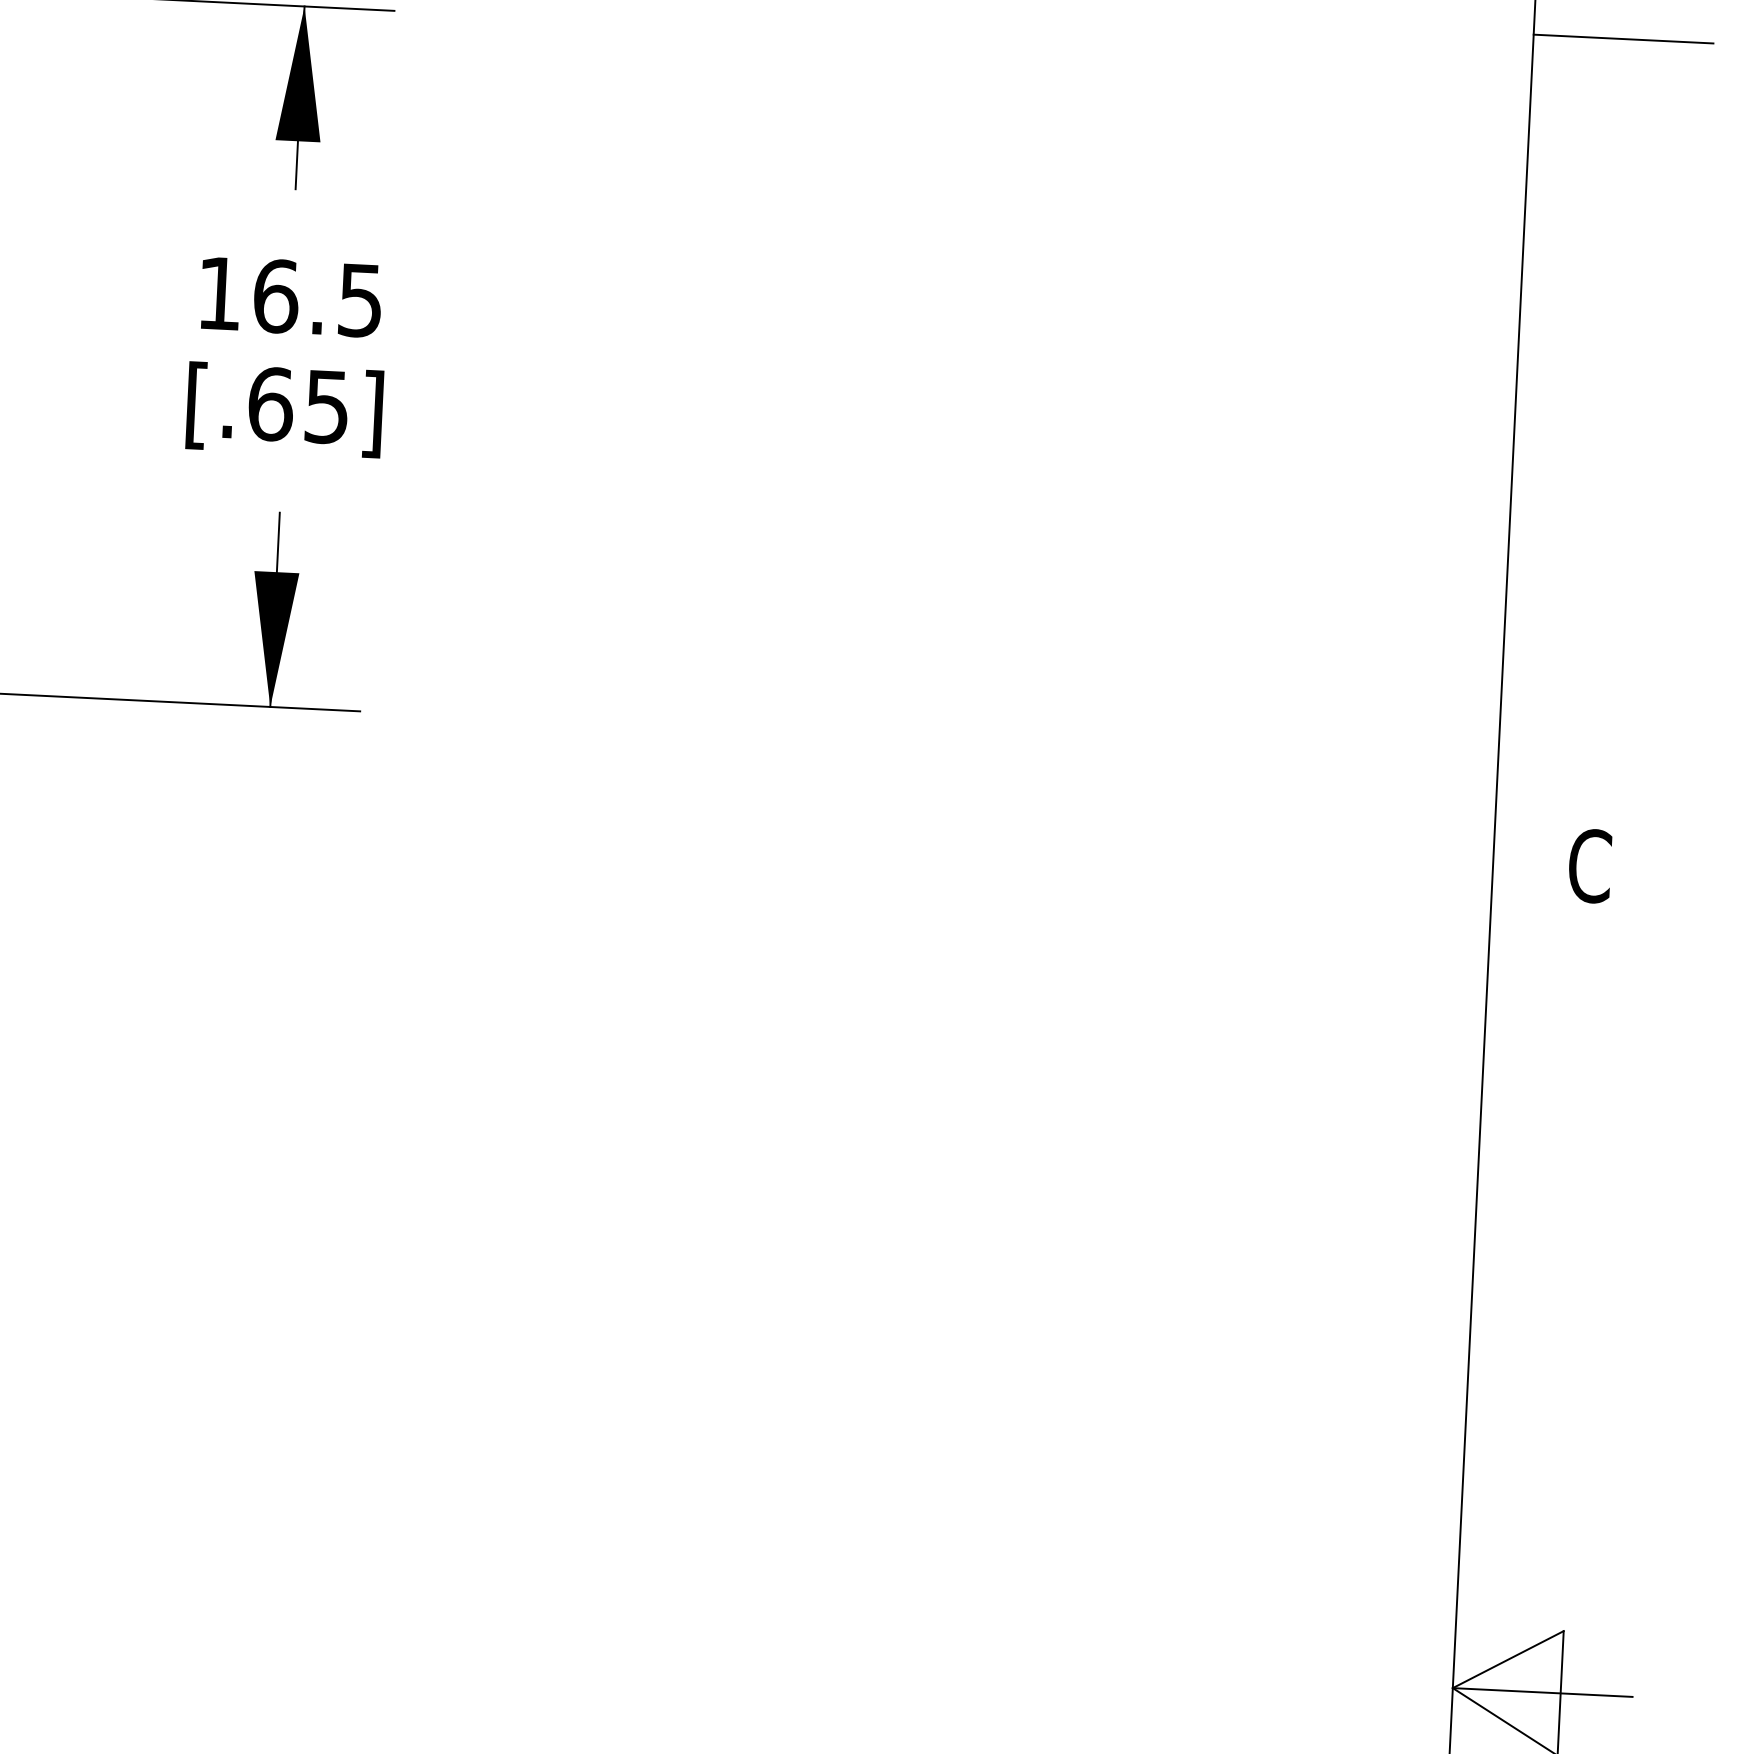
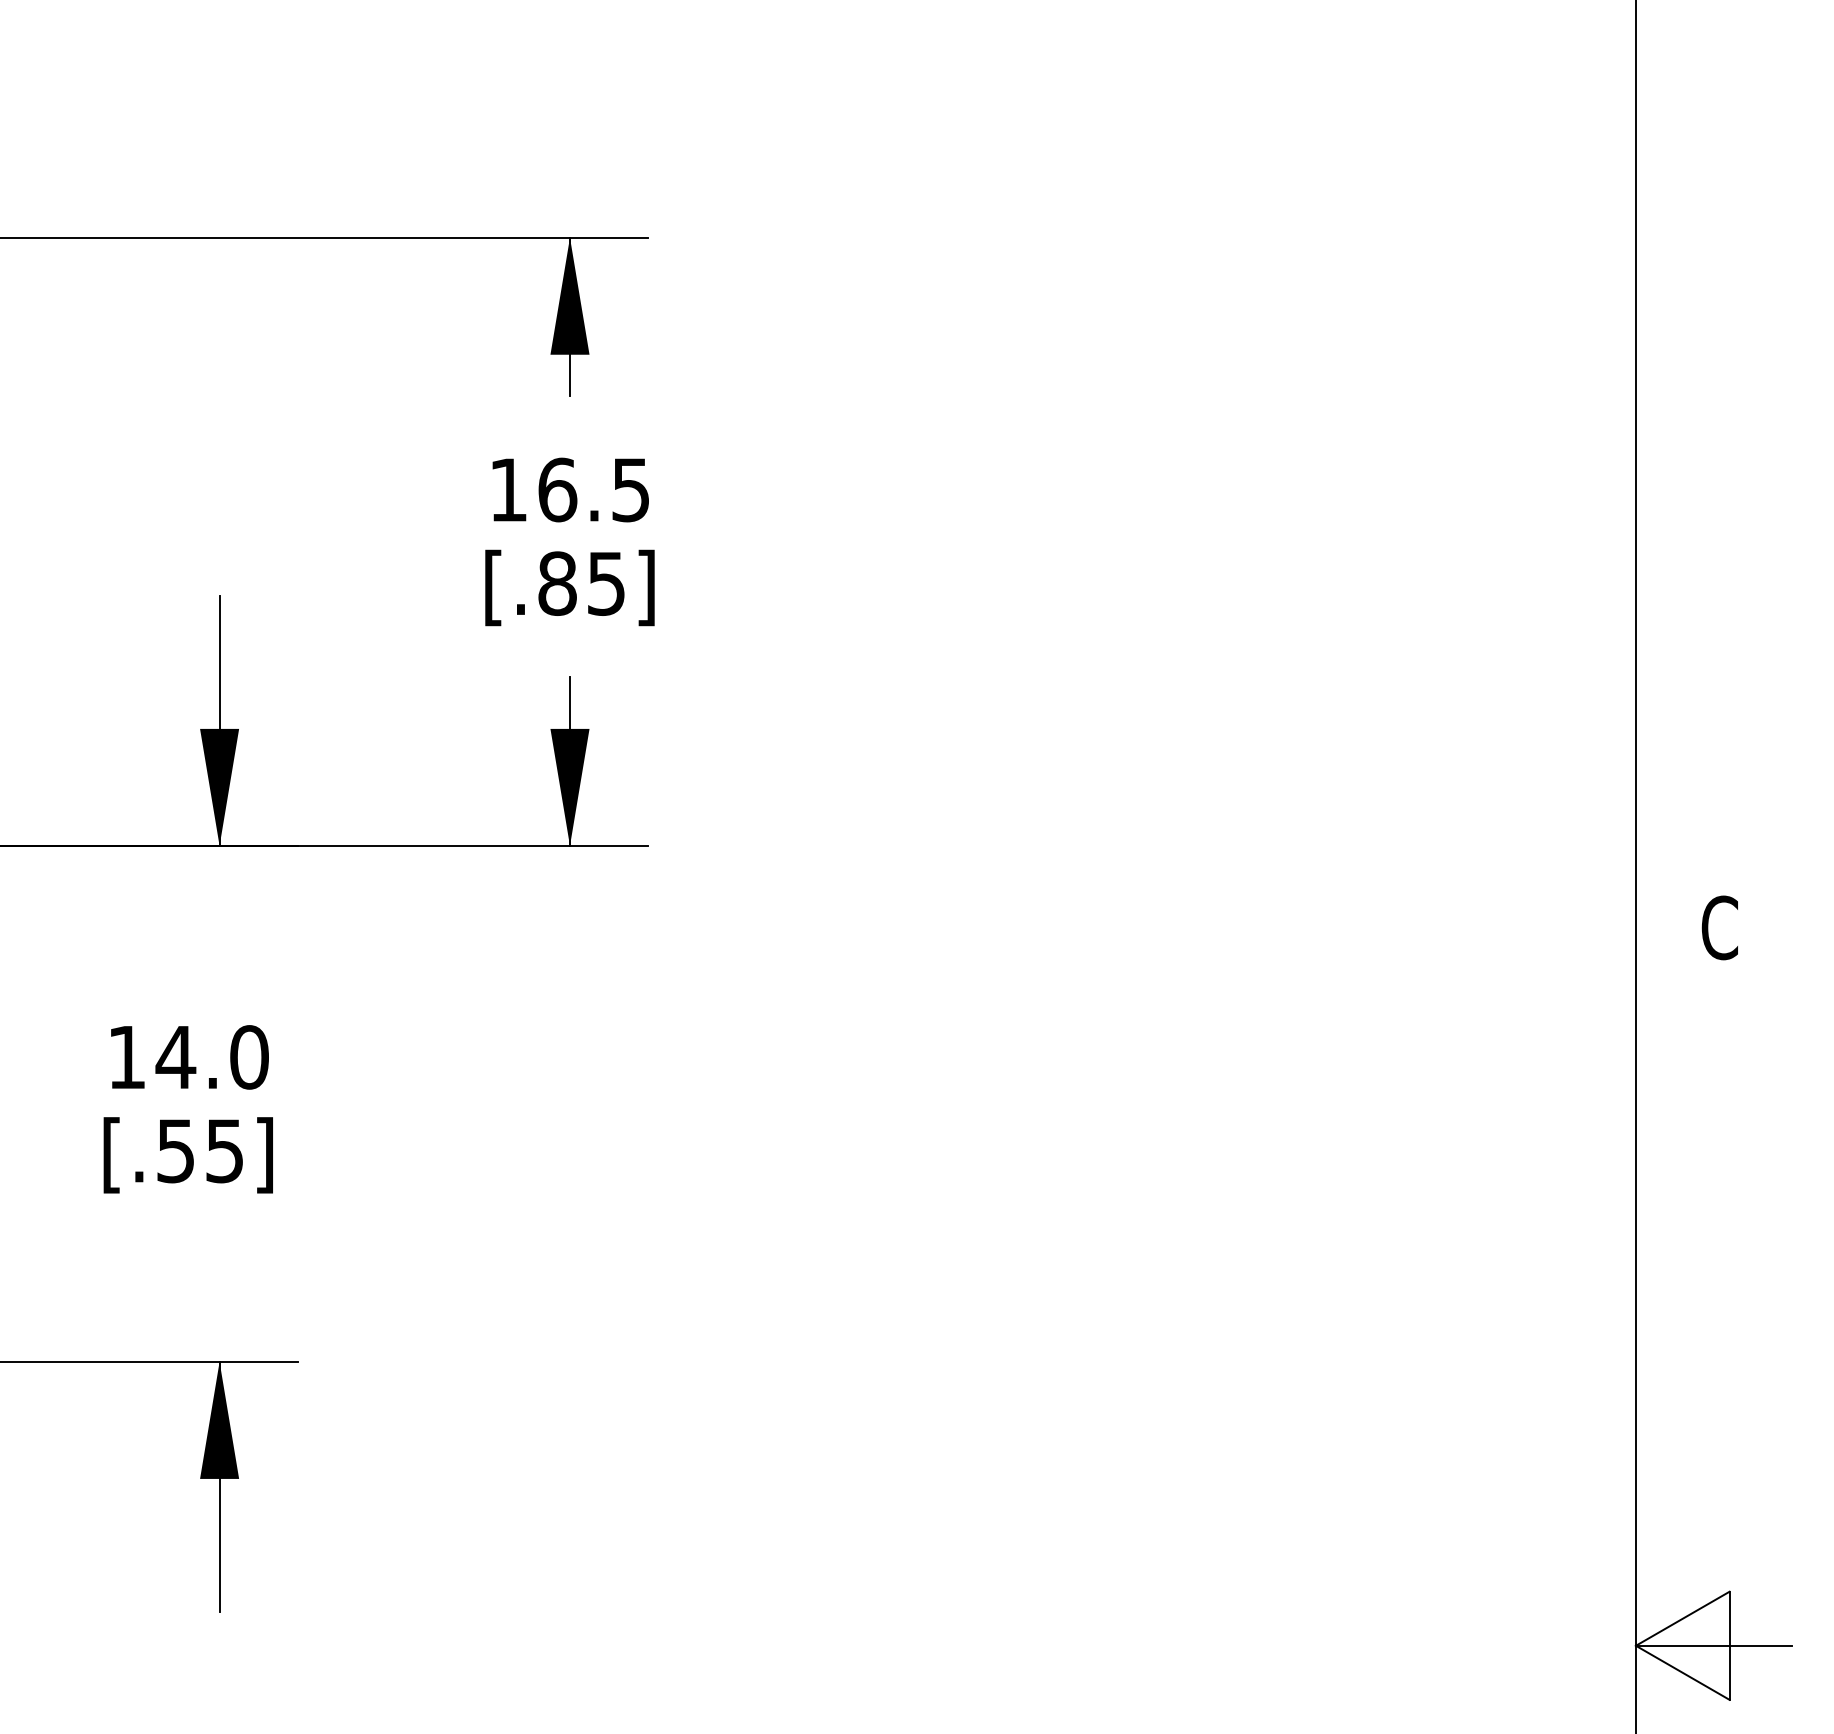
line: (1622, 39) -> (1713, 210), removed
text: (270, 404) -> (557, 583), [.65] -> [.85]

